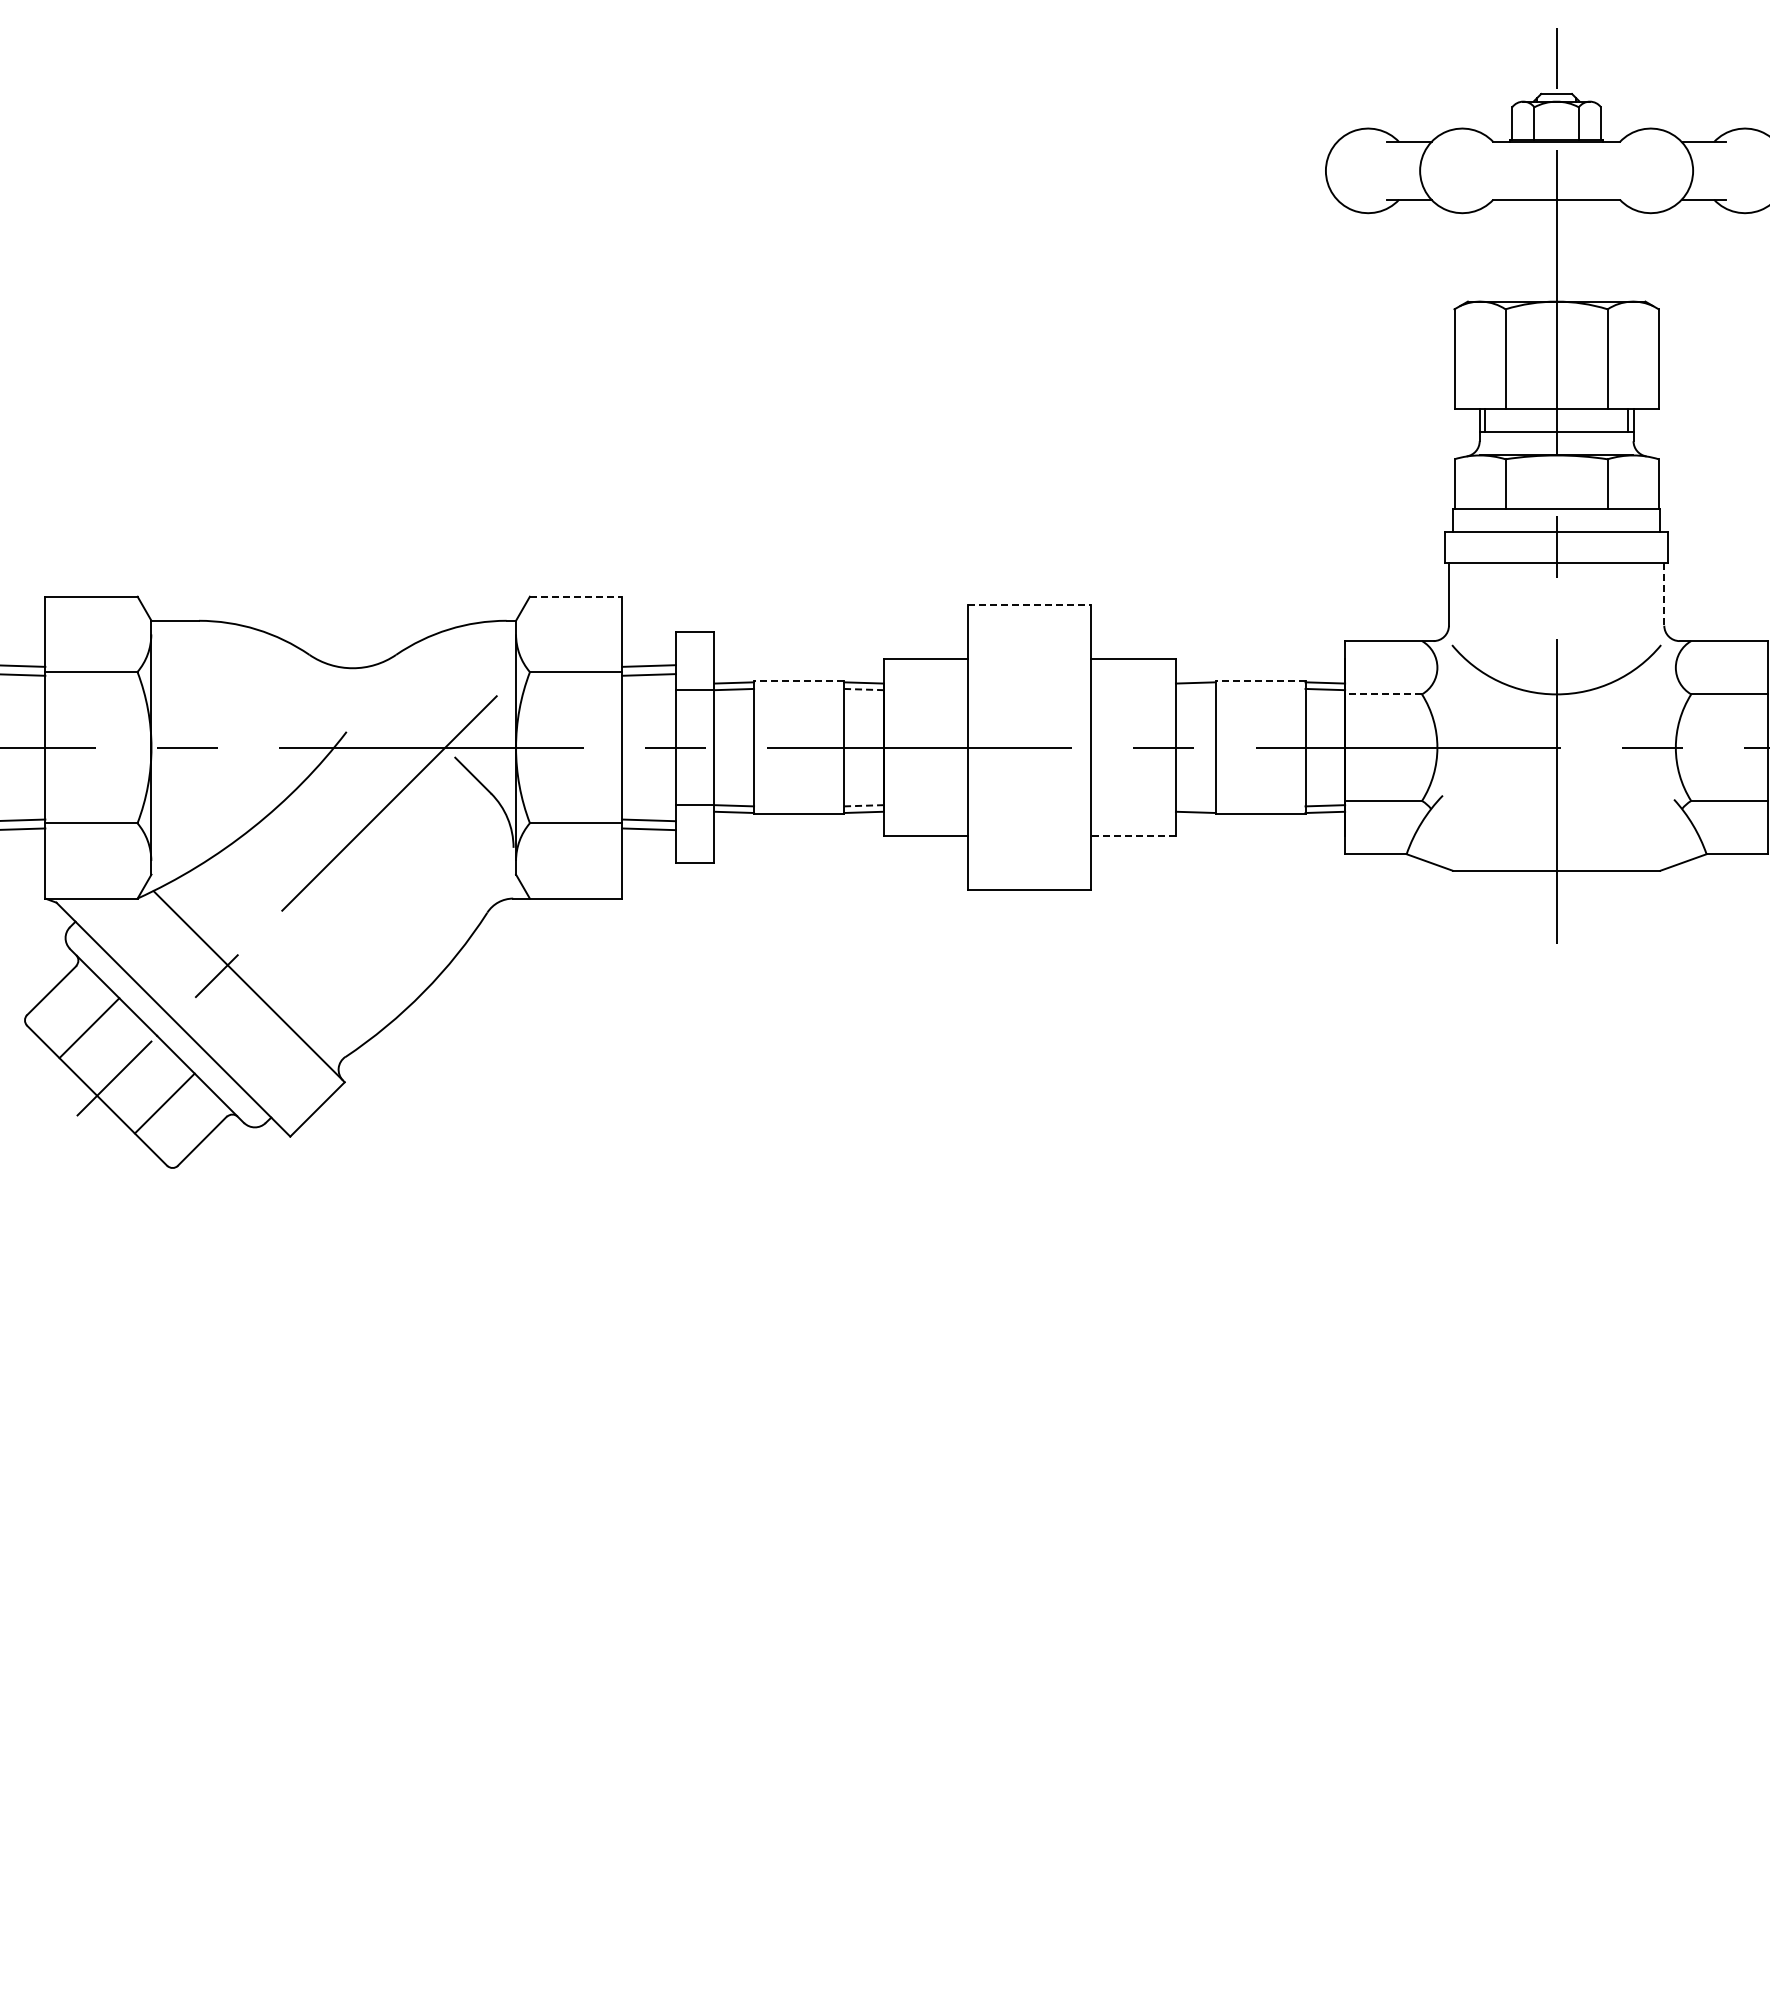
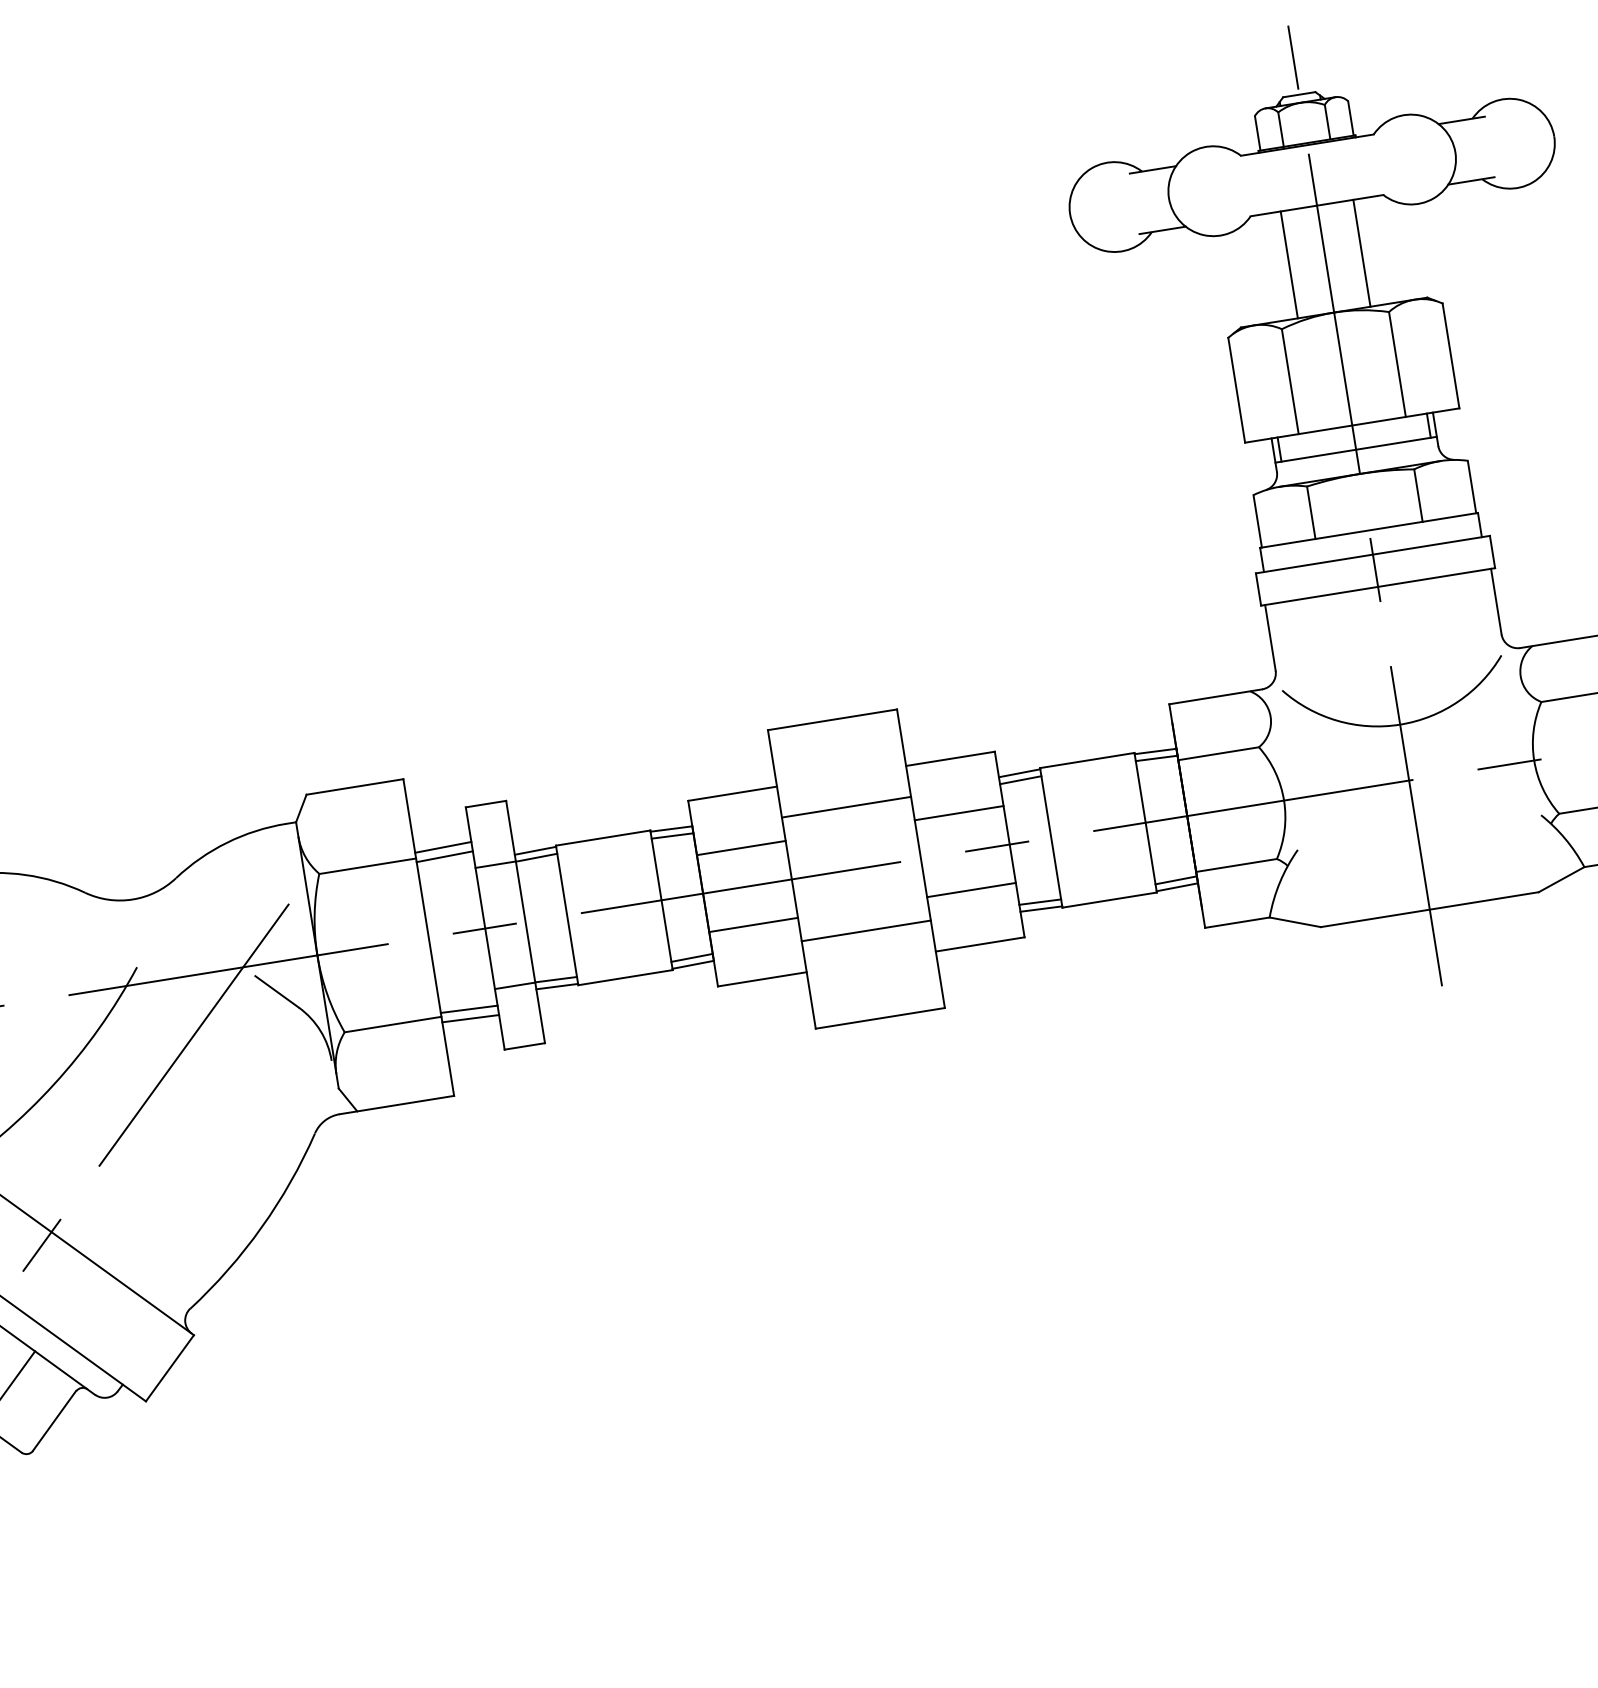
line: (1522, 250) -> (1289, 264), added
line: (1591, 250) -> (1362, 253), added
line: (1664, 594) -> (1496, 601), dashed -> solid
line: (576, 596) -> (355, 786), dashed -> solid
line: (1029, 605) -> (832, 719), dashed -> solid
line: (799, 681) -> (603, 838), dashed -> solid
line: (1260, 681) -> (1087, 760), dashed -> solid
line: (1029, 688) -> (846, 807), added
line: (863, 689) -> (672, 835), dashed -> solid
line: (1195, 689) -> (1020, 780), added
line: (1383, 694) -> (1218, 753), dashed -> solid
line: (925, 711) -> (740, 848), added
line: (1133, 711) -> (959, 813), added
line: (925, 784) -> (753, 925), added
line: (1133, 784) -> (971, 890), added
line: (863, 805) -> (691, 957), dashed -> solid
line: (1195, 805) -> (1039, 901), added
line: (1029, 806) -> (865, 930), added
line: (1133, 836) -> (980, 944), dashed -> solid

